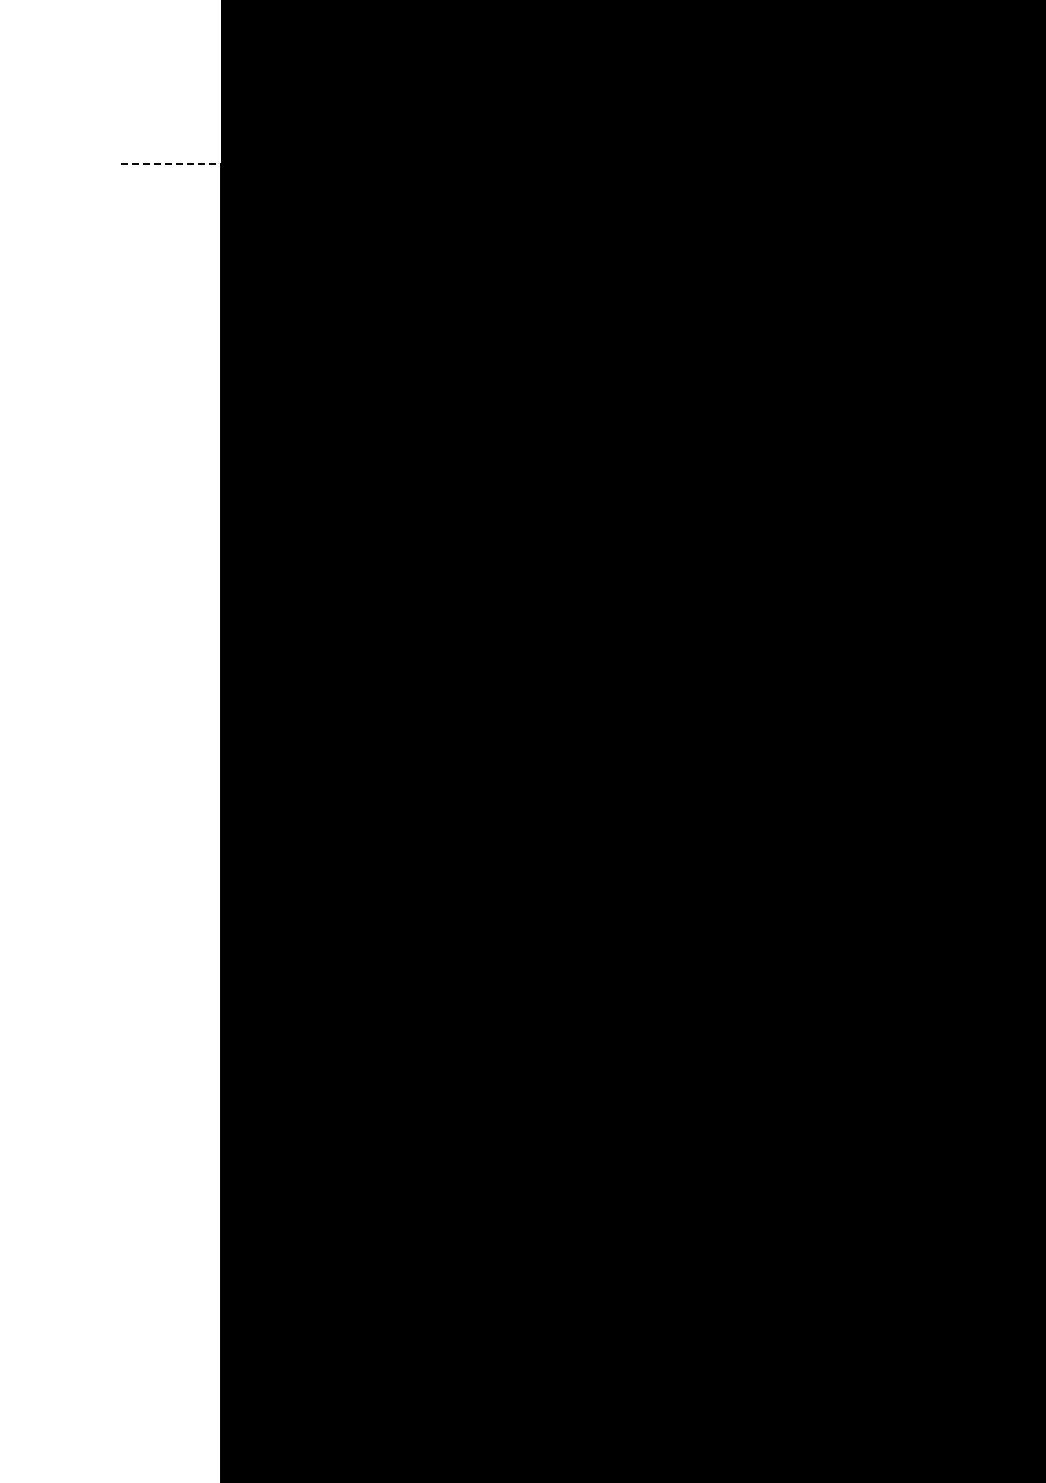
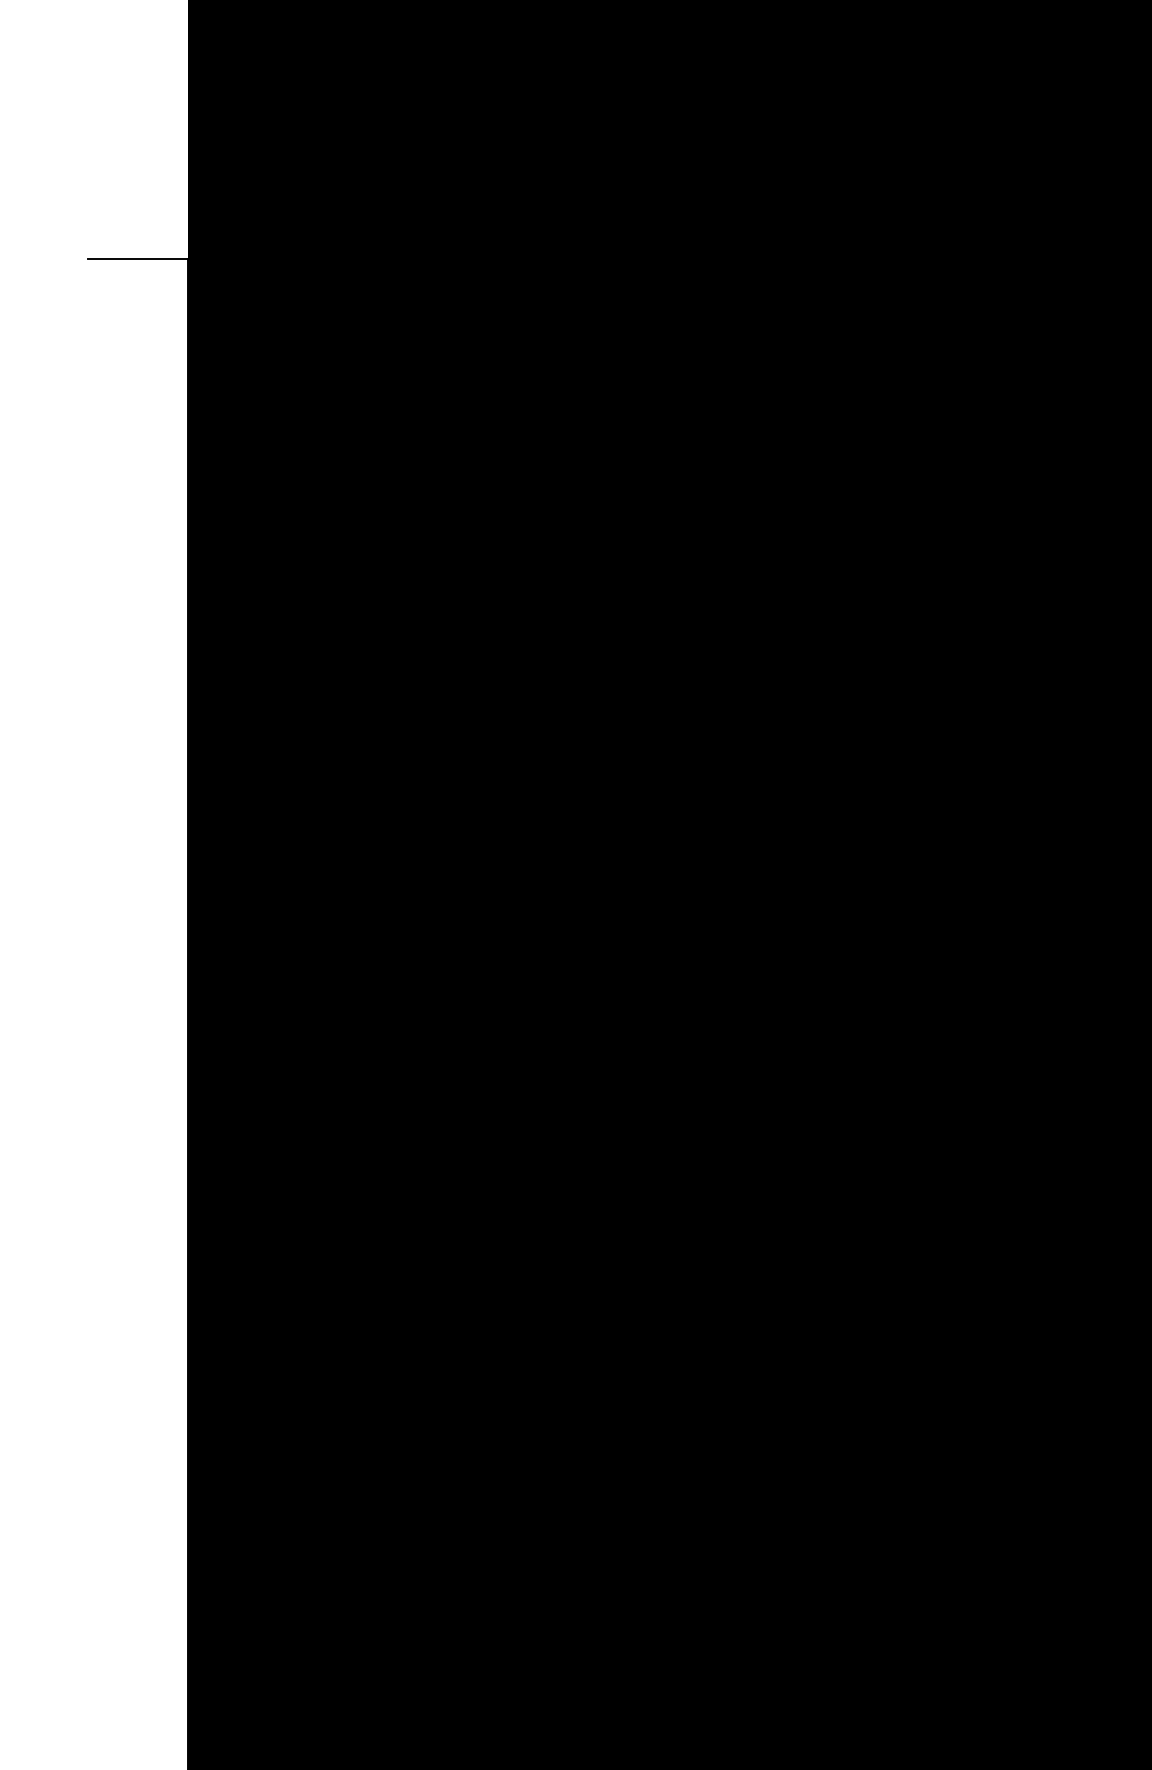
line: (171, 164) -> (138, 259), dashed -> solid

